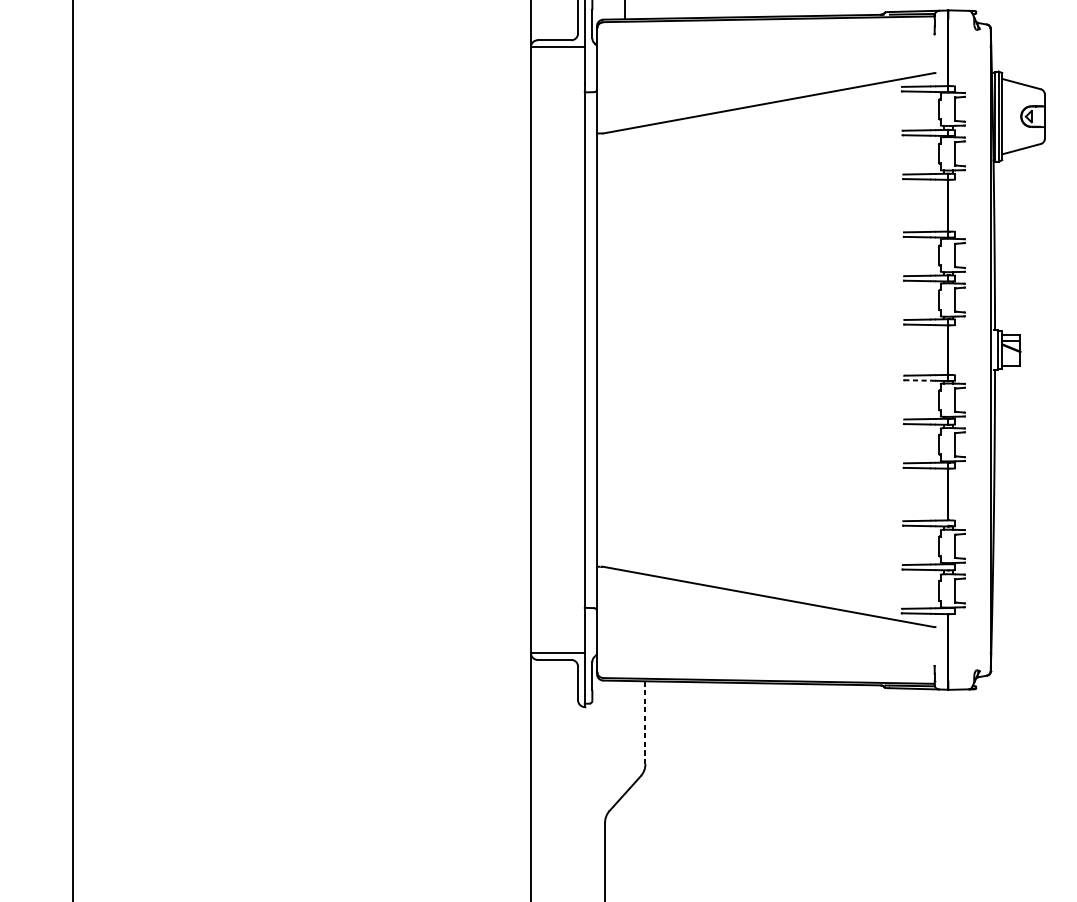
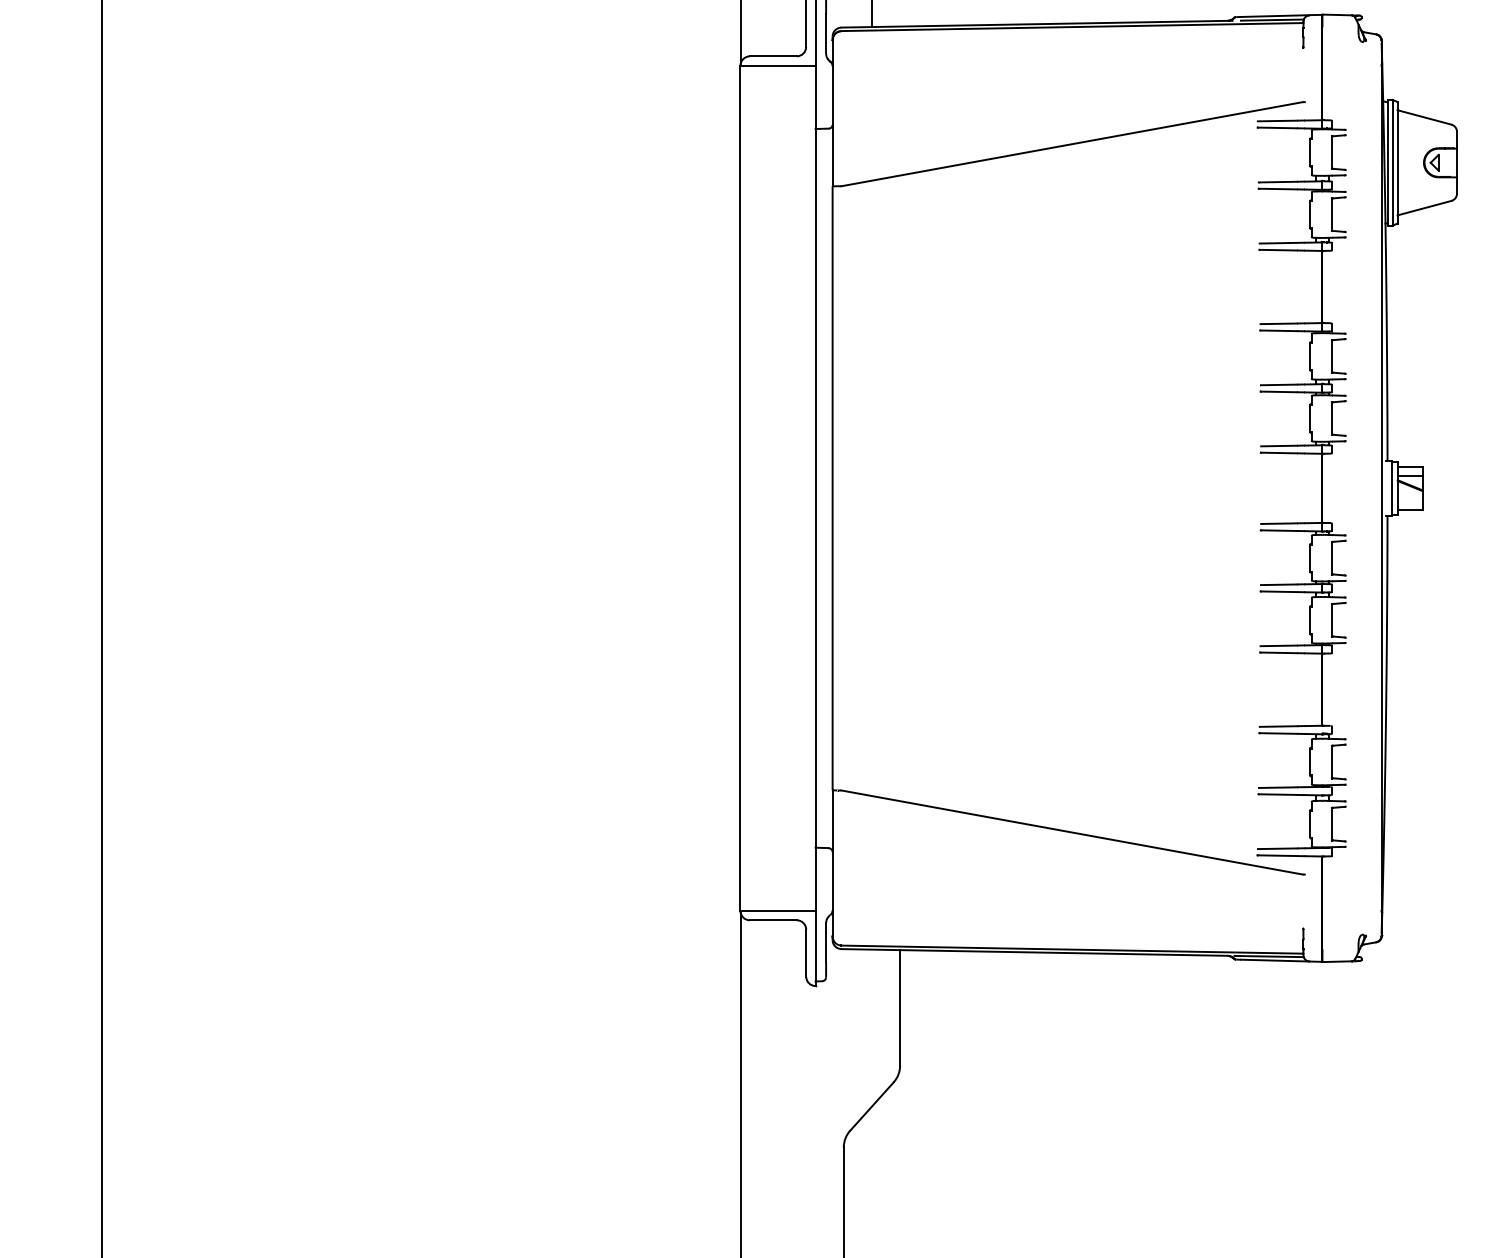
line: (917, 380) -> (1279, 530), dashed -> solid
line: (645, 722) -> (900, 1007), dashed -> solid

